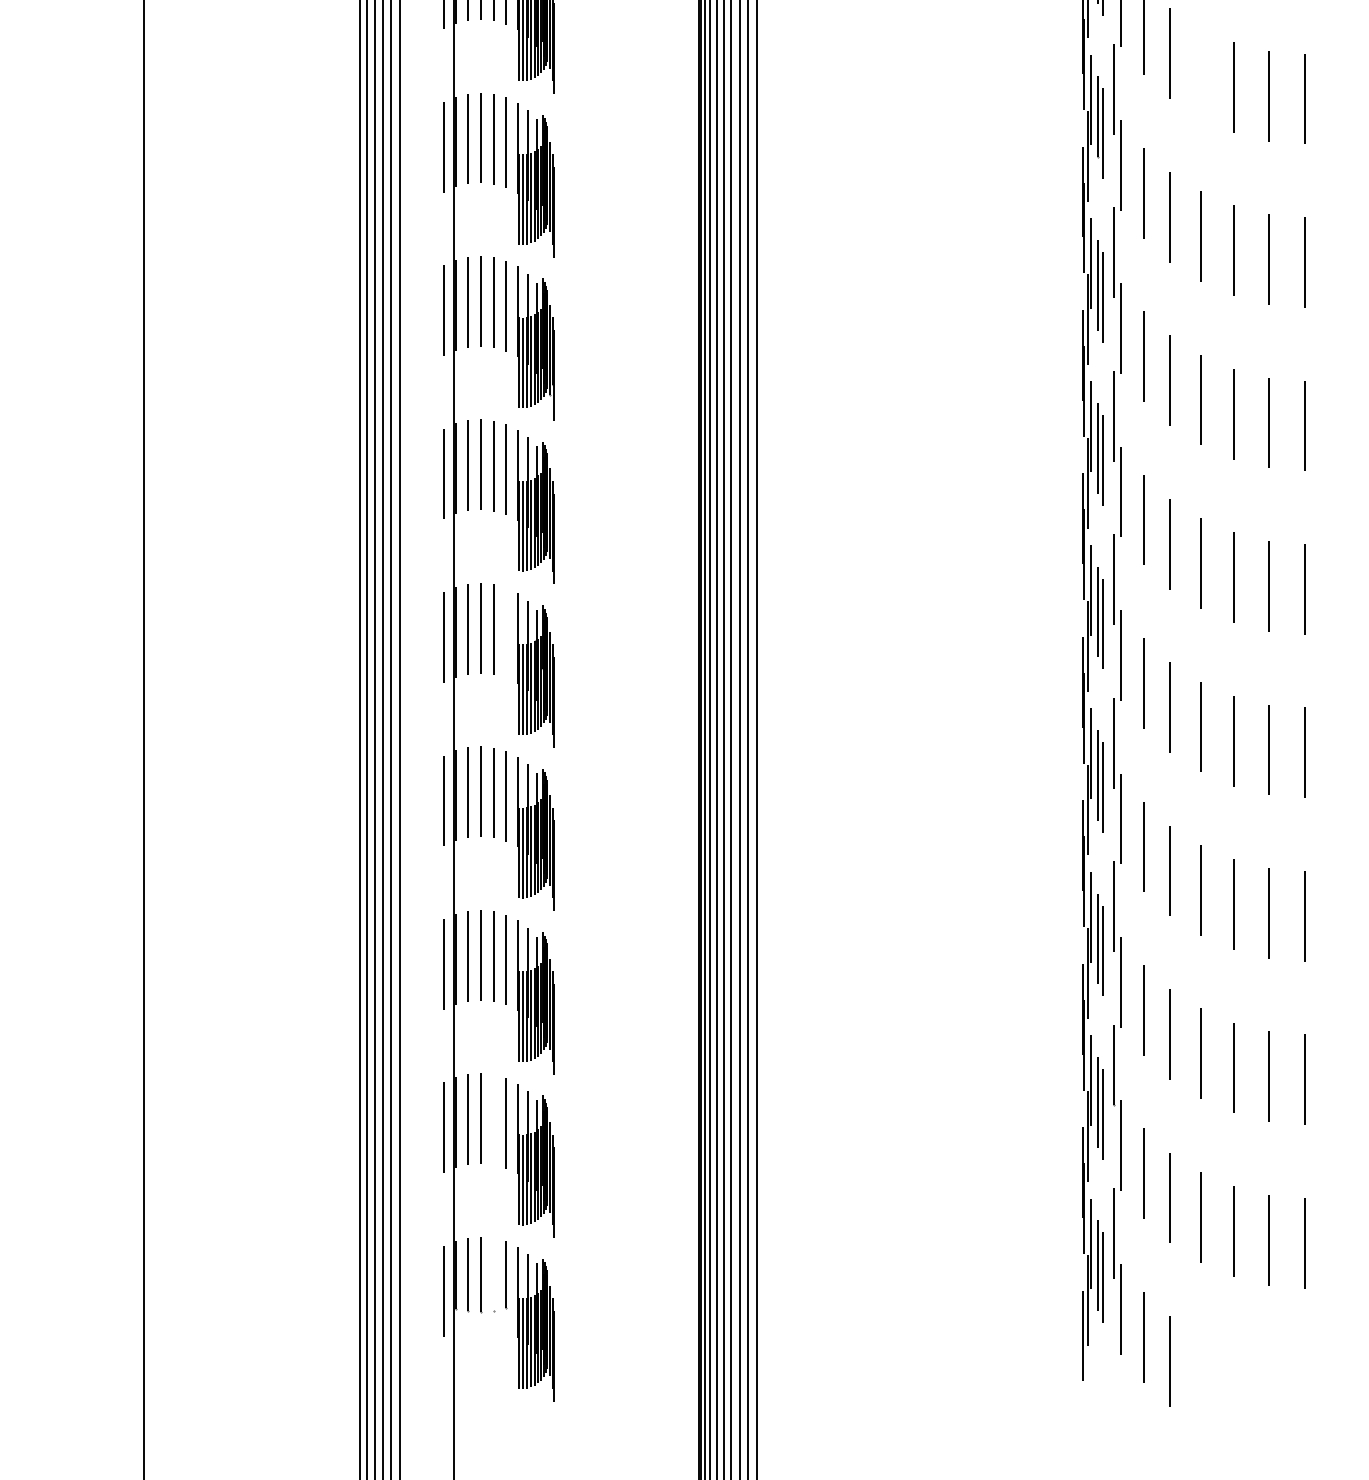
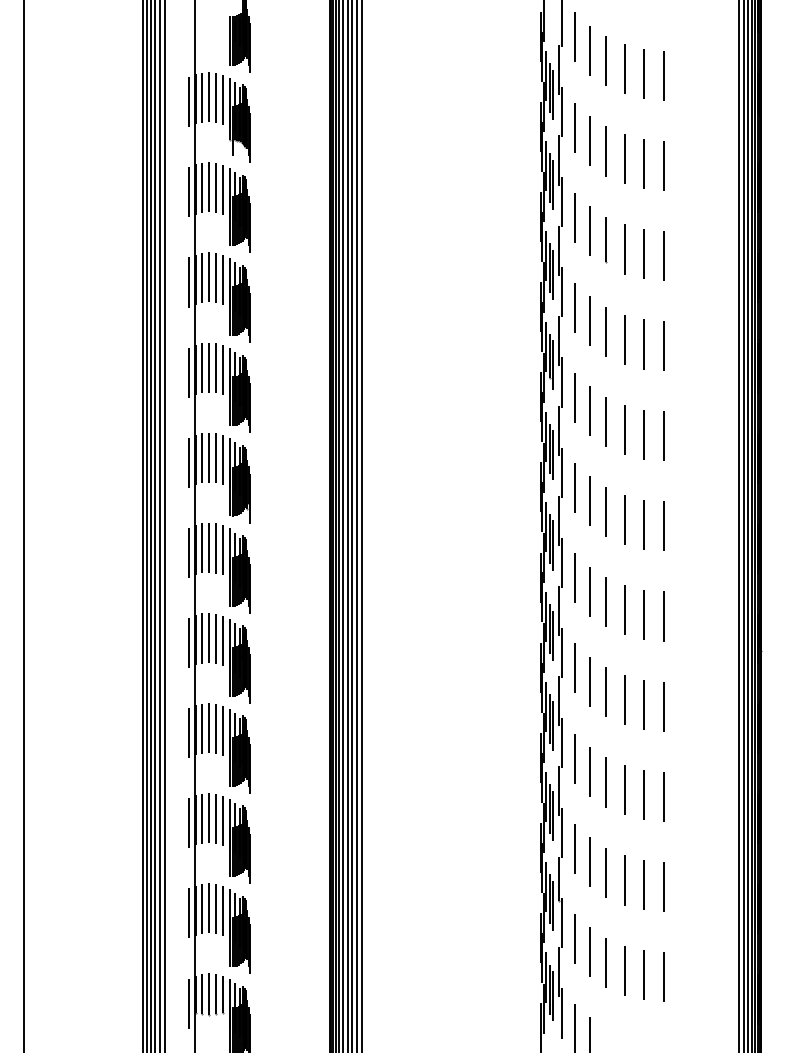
line: (1201, 72) -> (606, 331), added
line: (506, 632) -> (223, 640), added
line: (493, 1120) -> (216, 909), added
line: (493, 1274) -> (216, 994), added

